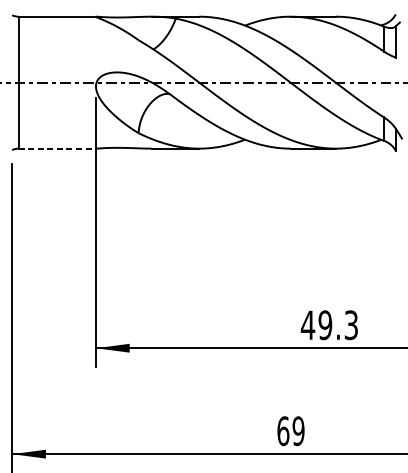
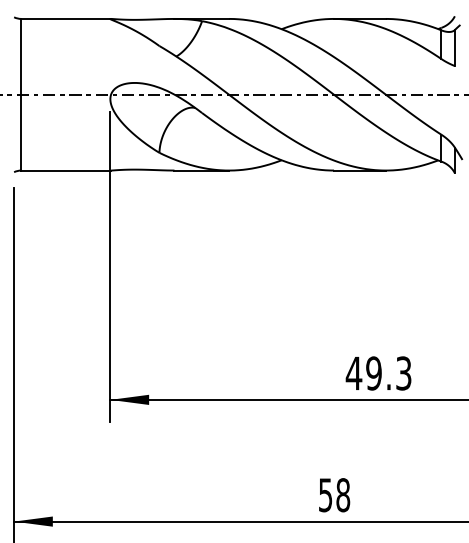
line: (57, 148) -> (66, 170), dashed -> solid
text: (291, 431) -> (334, 495), 69 -> 58

